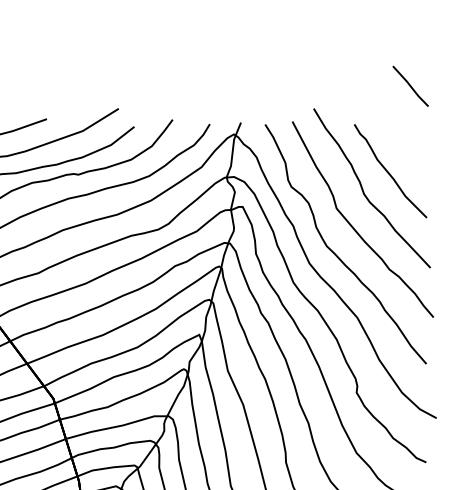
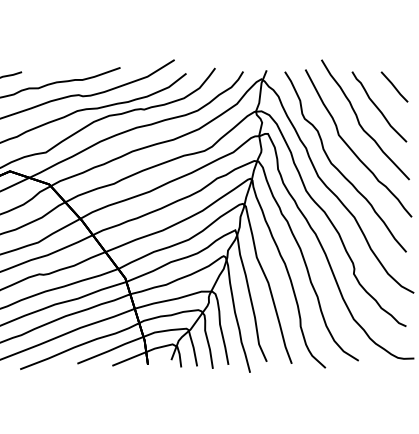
line: (410, 85) -> (394, 86), moved

